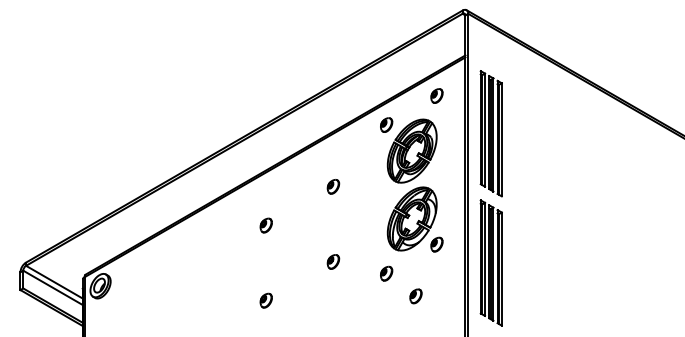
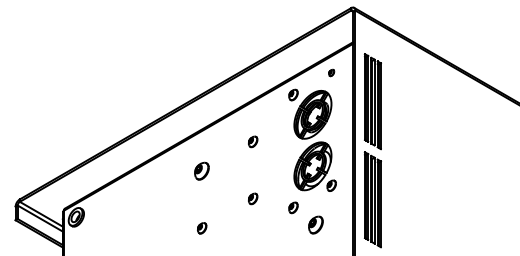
part: (436, 95) -> (331, 72), size x0.6
part: (266, 225) -> (202, 171), size x1.6
part: (415, 295) -> (315, 224), size x1.6

